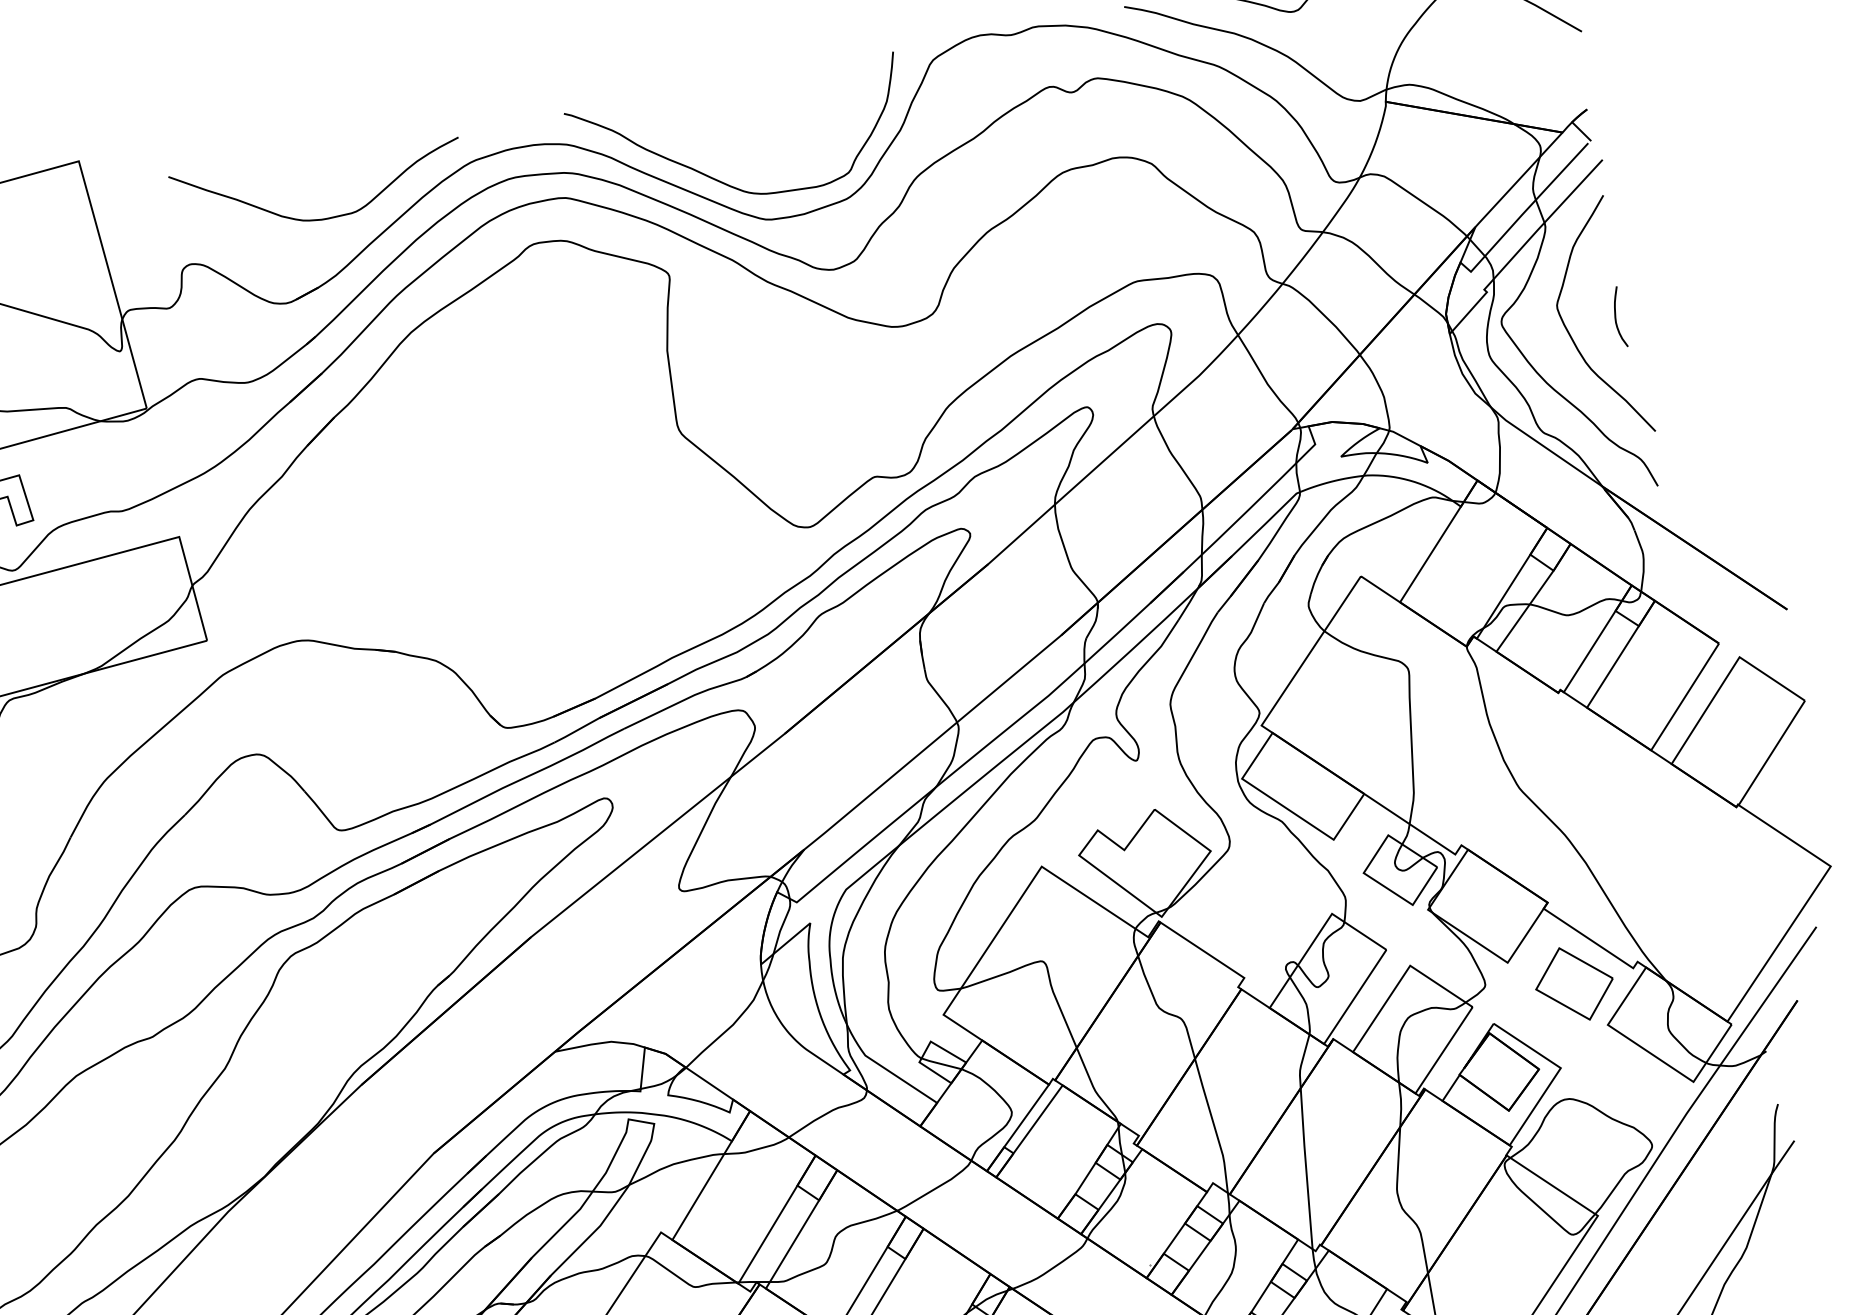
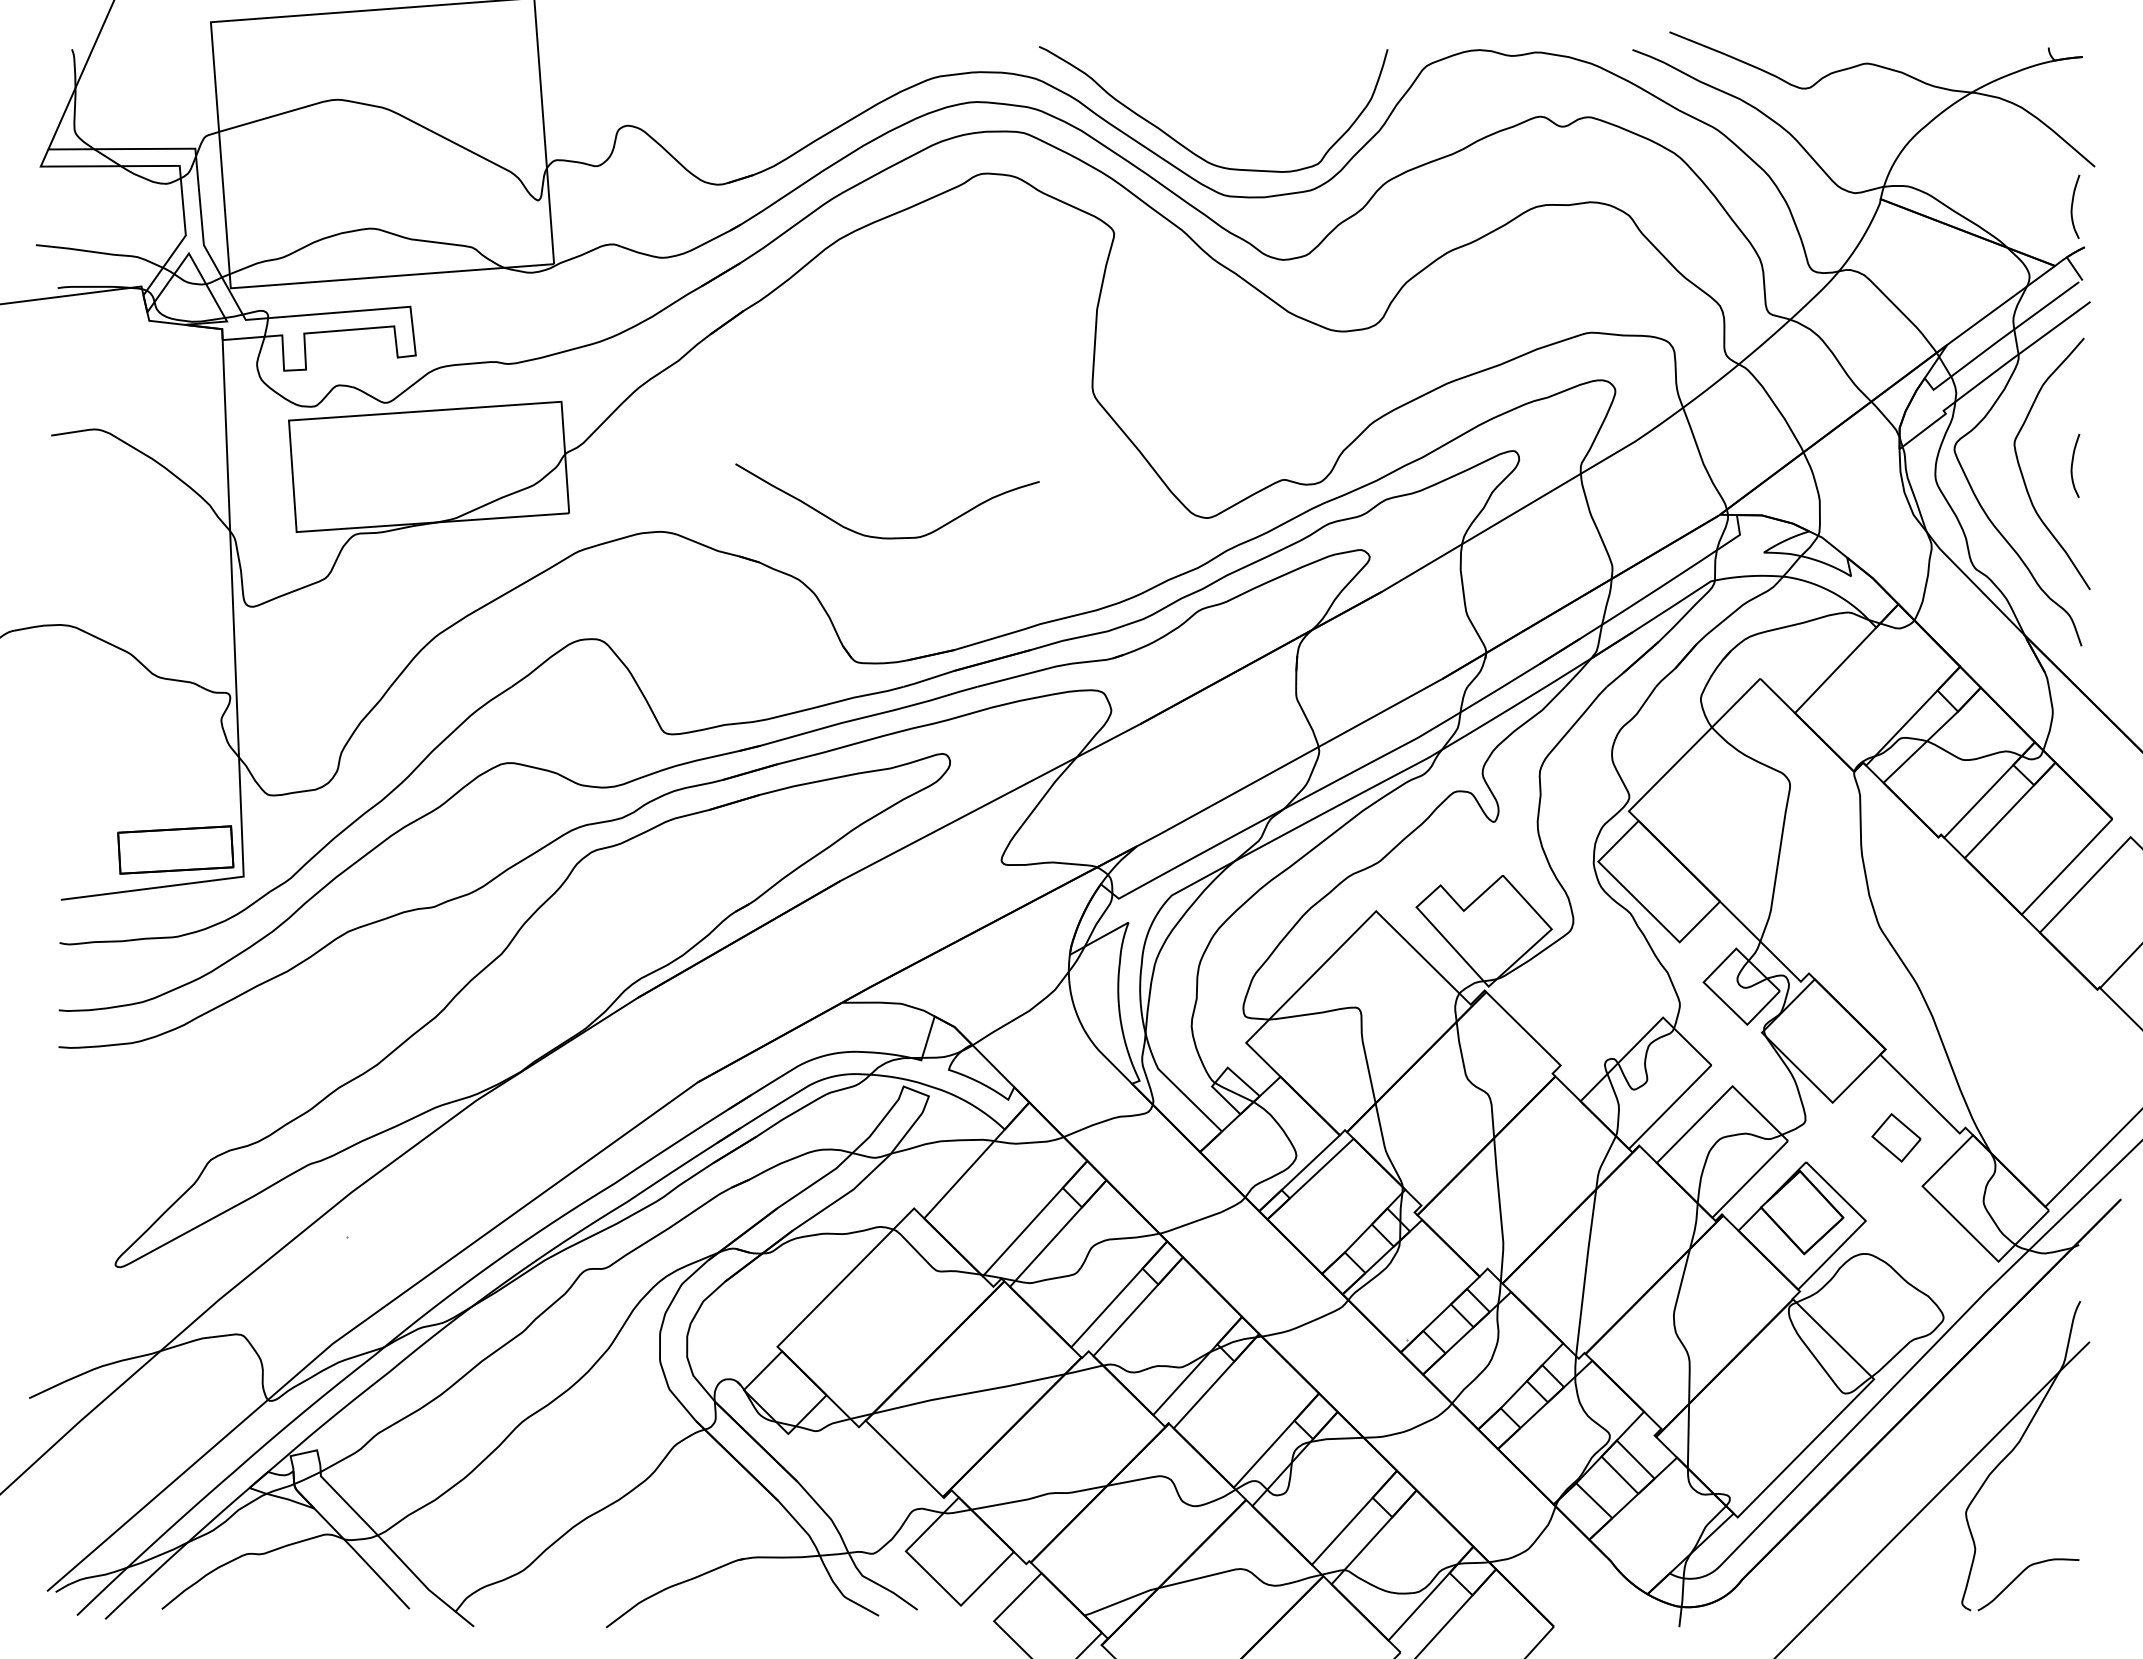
curve: (1568, 71) -> (2073, 204), added
curve: (325, 218) -> (887, 537), moved
part: (1574, 983) -> (1896, 1137), size x0.6

